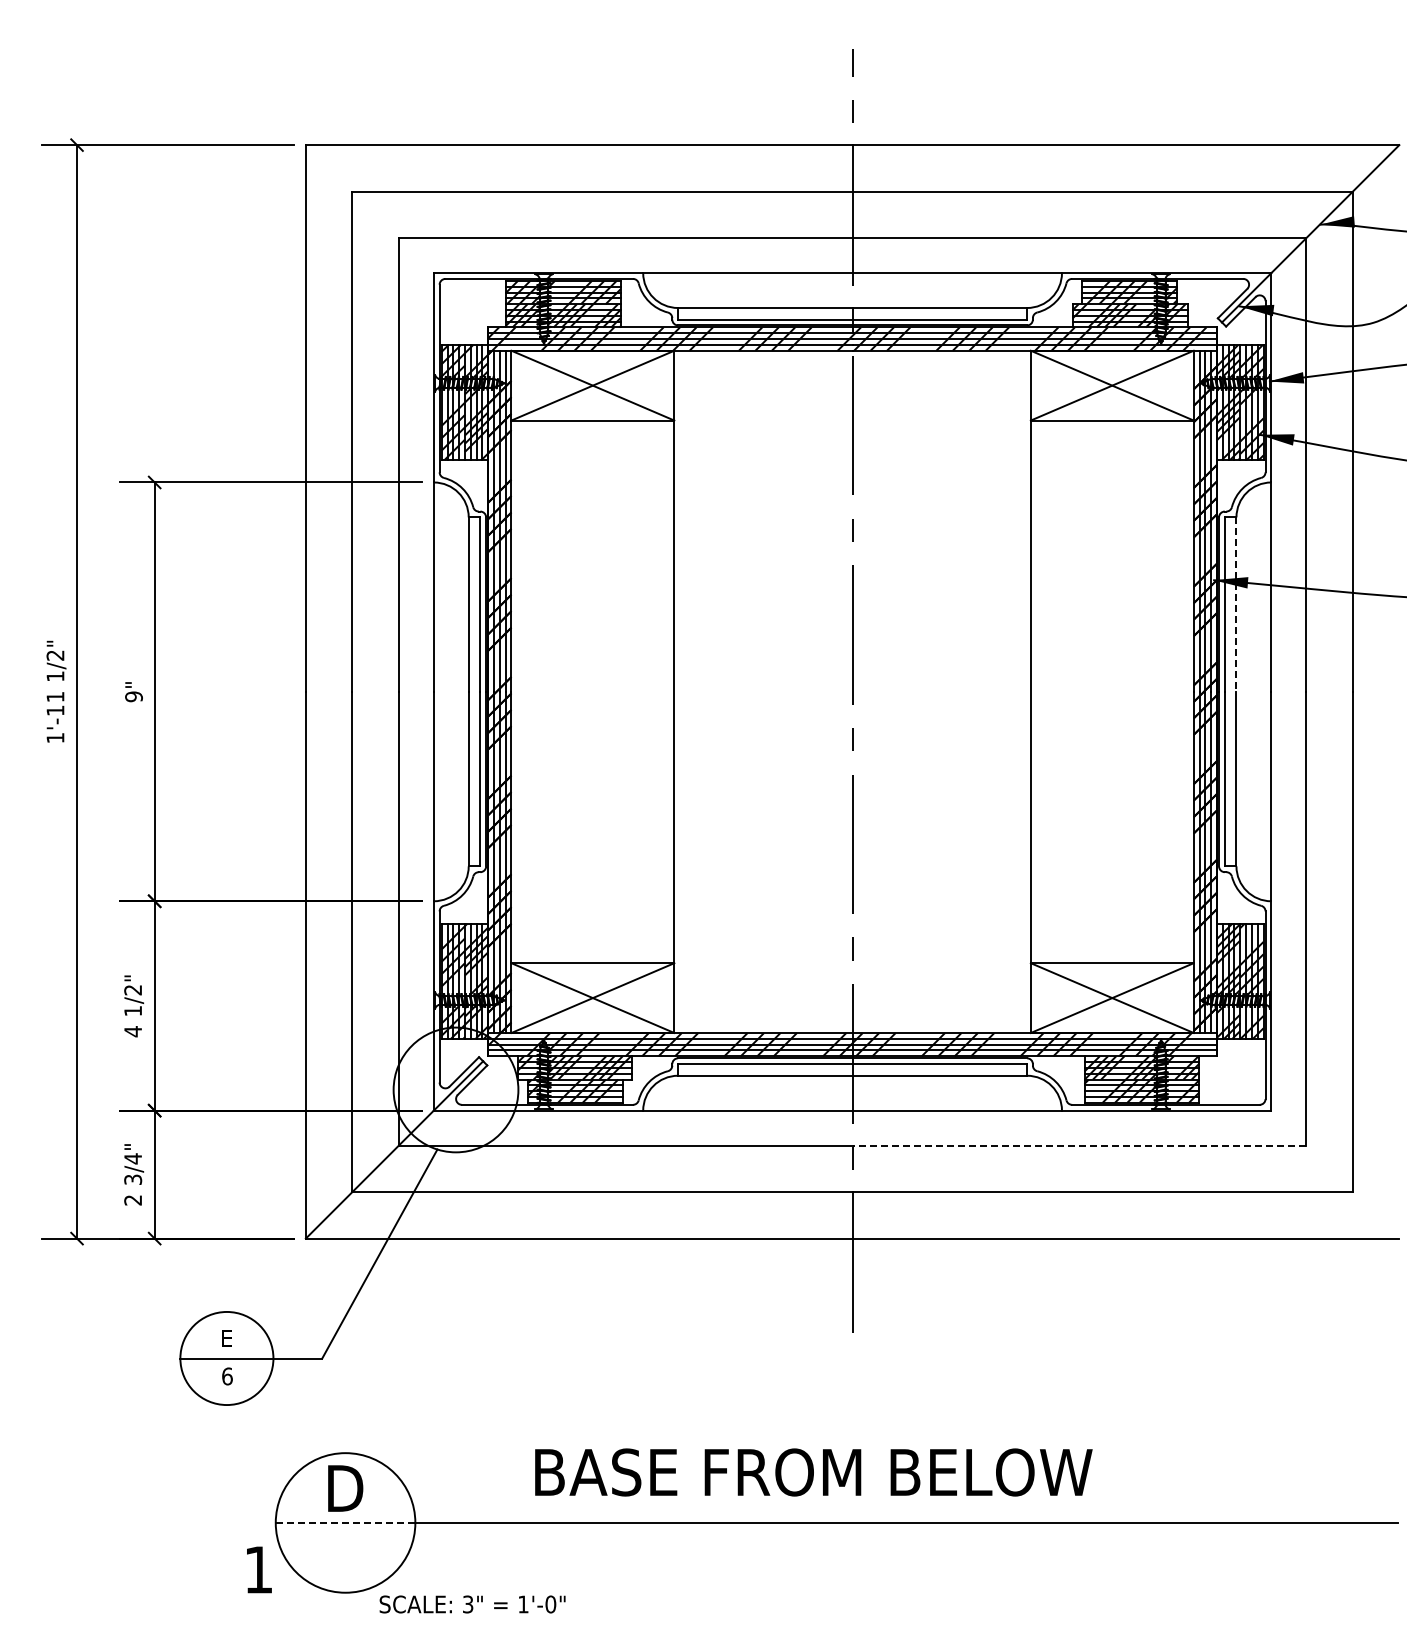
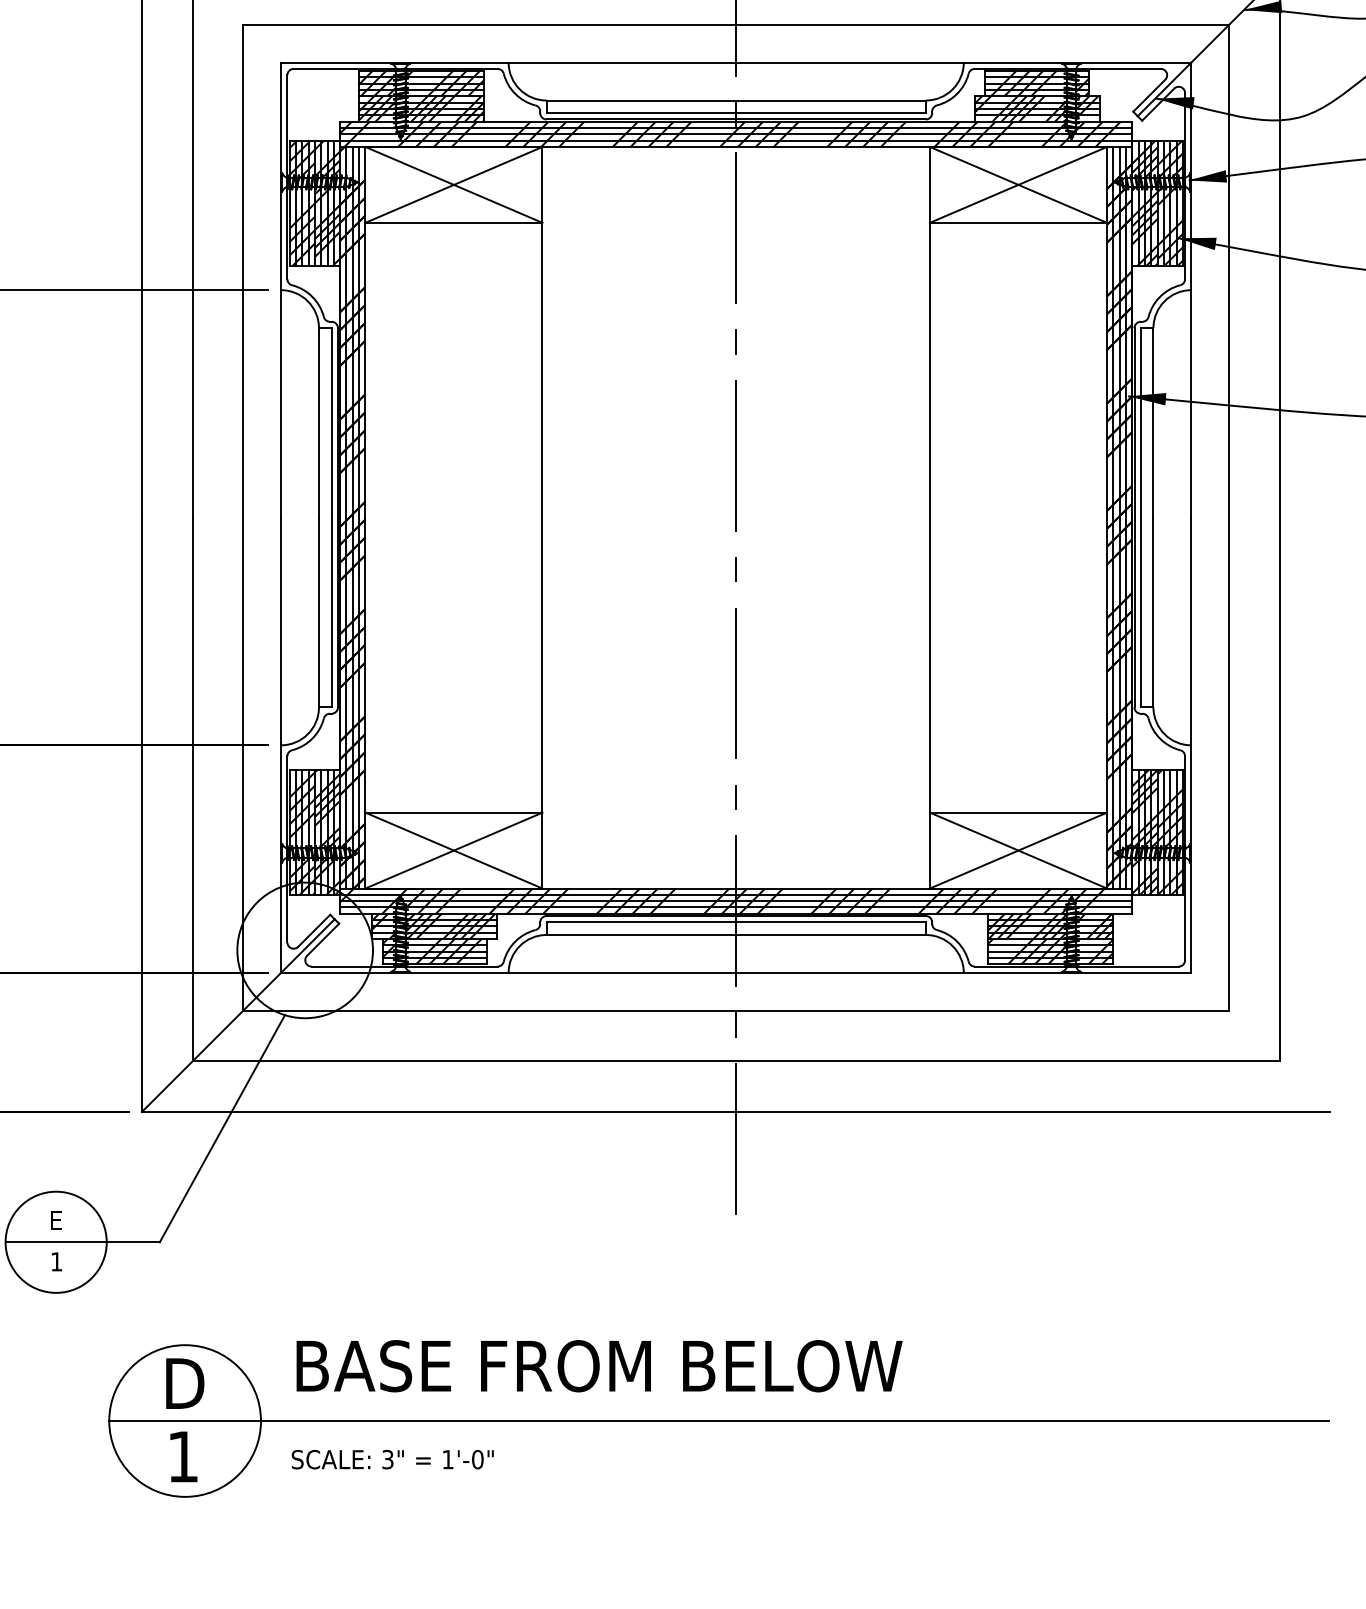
line: (1236, 605) -> (1153, 423), dashed -> solid
line: (1079, 1145) -> (982, 1010), dashed -> solid
text: (227, 1376) -> (56, 1261), 6 -> 1
text: (813, 1472) -> (599, 1366), moved
line: (345, 1522) -> (185, 1420), dashed -> solid
text: (259, 1569) -> (183, 1456), moved
text: (472, 1604) -> (392, 1459), moved

